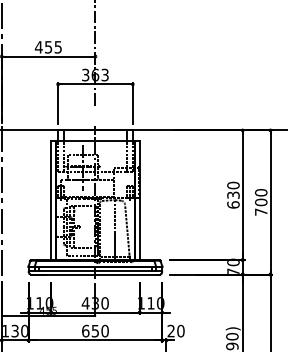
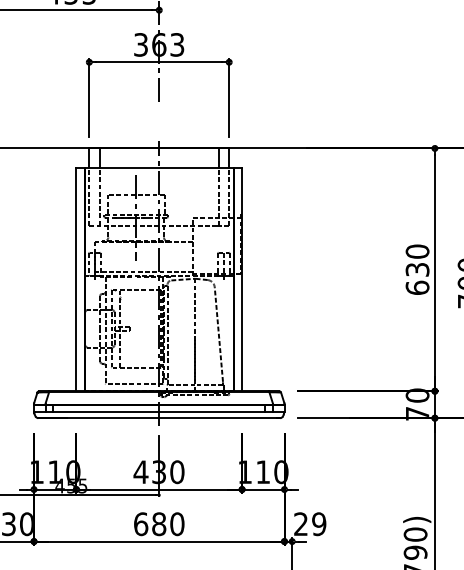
text: (95, 330) -> (159, 522), 650 -> 680
text: (180, 331) -> (318, 524), 20 -> 29

